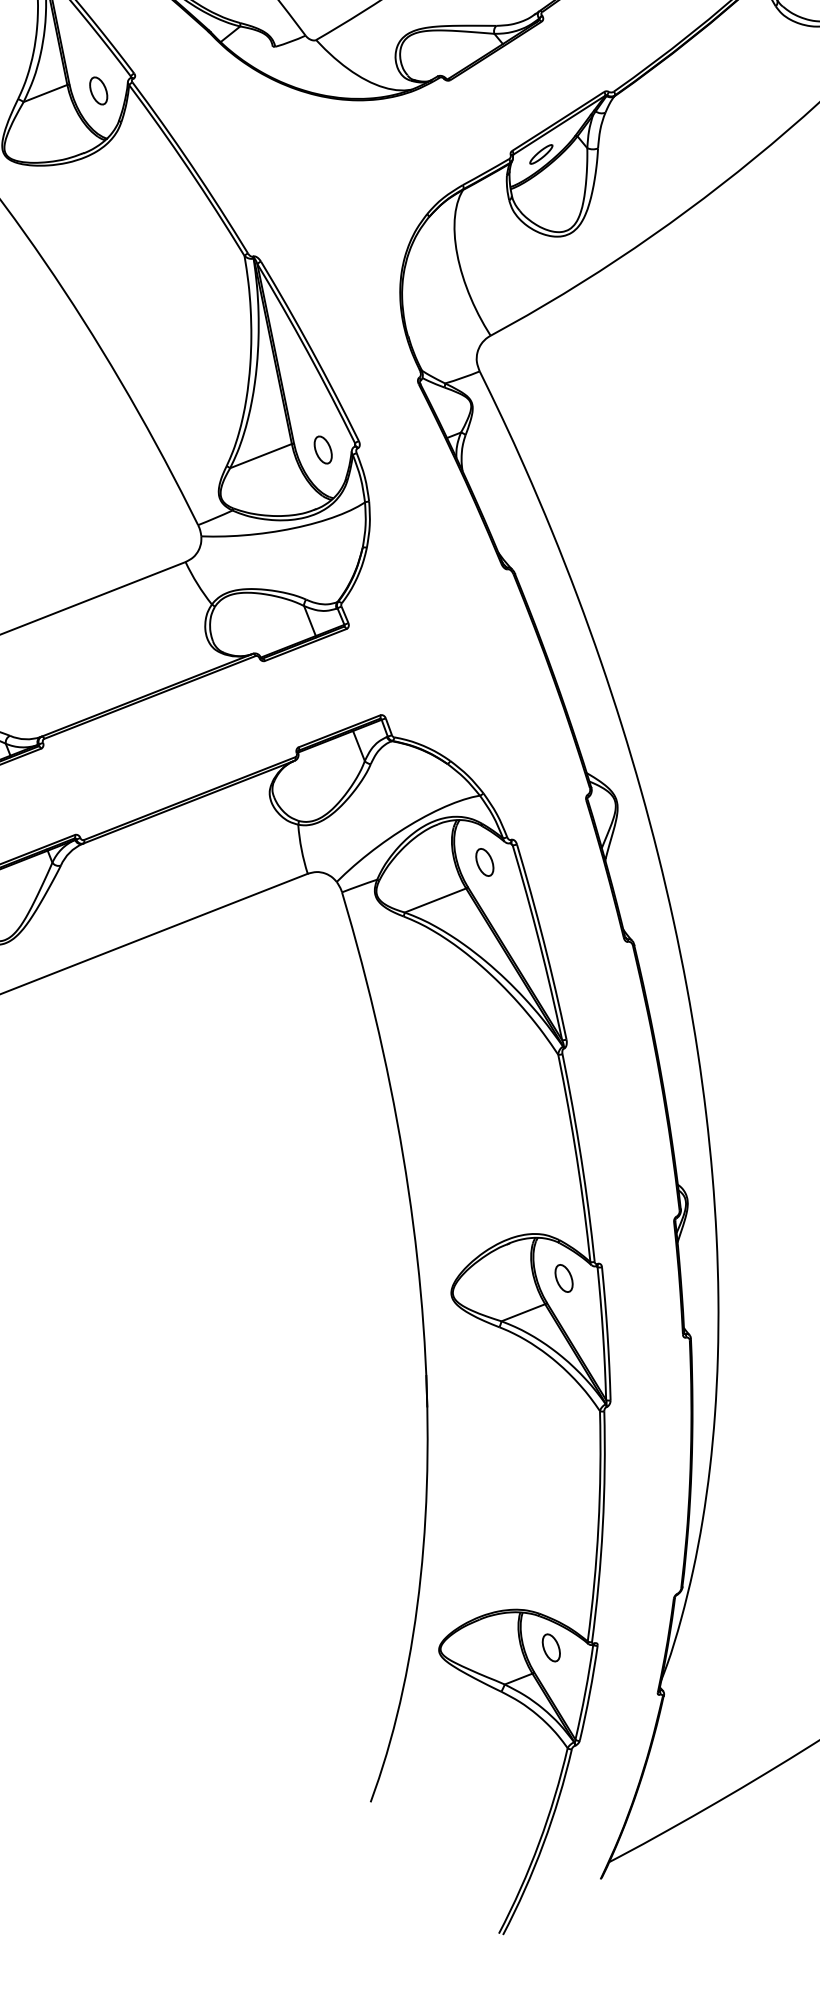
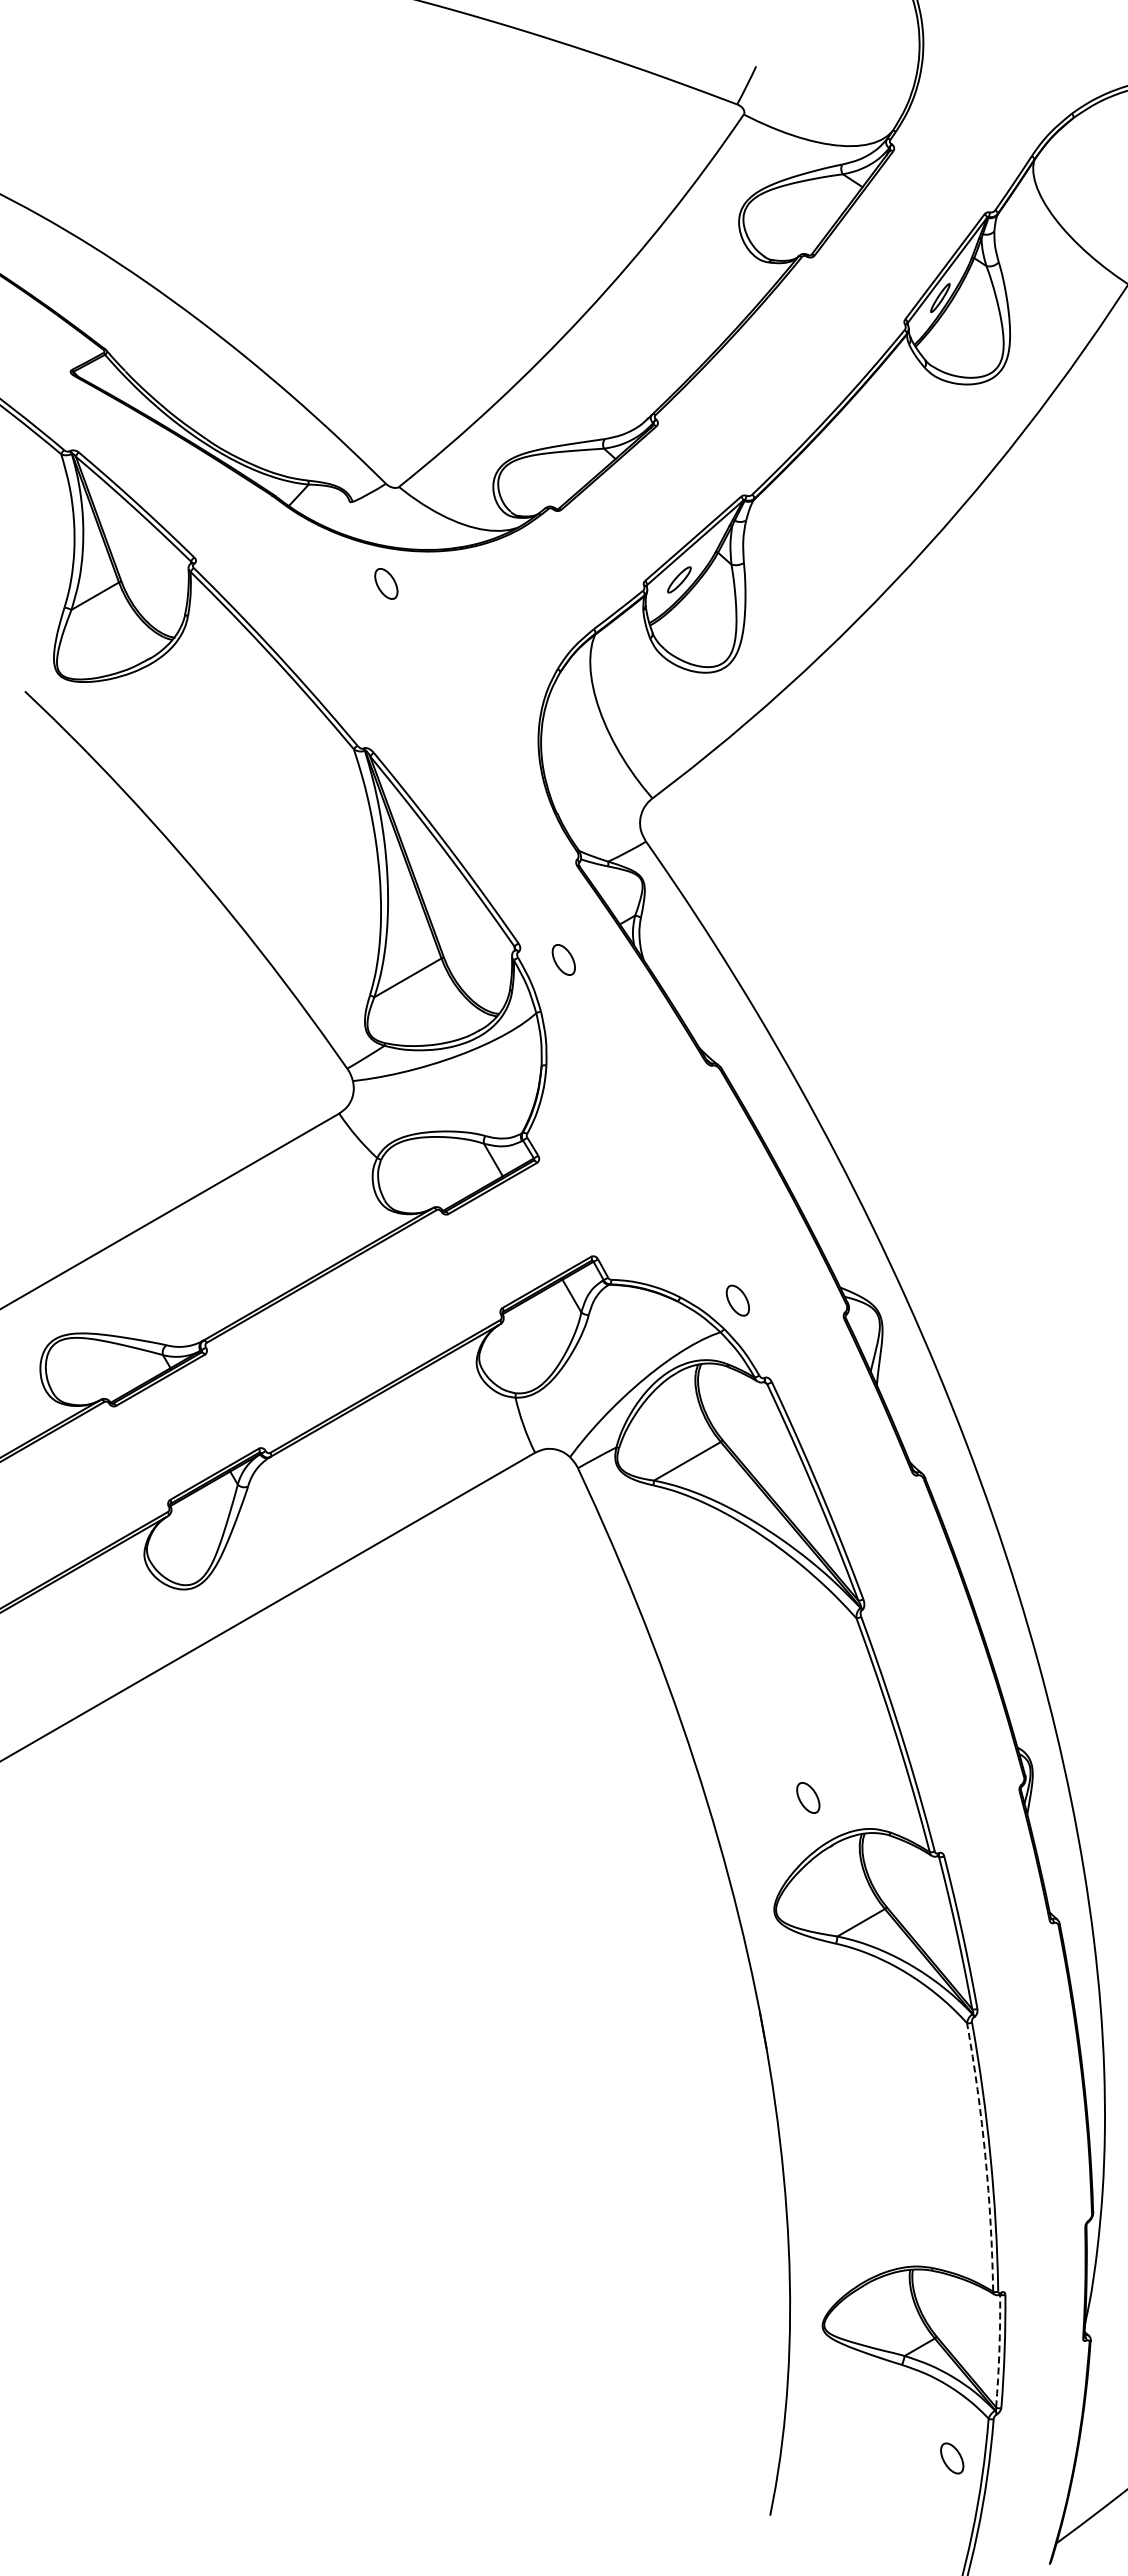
part: (98, 90) -> (386, 583), moved
part: (323, 449) -> (563, 959), moved
part: (484, 862) -> (737, 1300), moved
part: (564, 1278) -> (808, 1797), moved
arc: (598, 1526) -> (985, 2156), solid -> dashed
part: (551, 1647) -> (952, 2458), moved
arc: (585, 1692) -> (999, 2351), solid -> dashed

